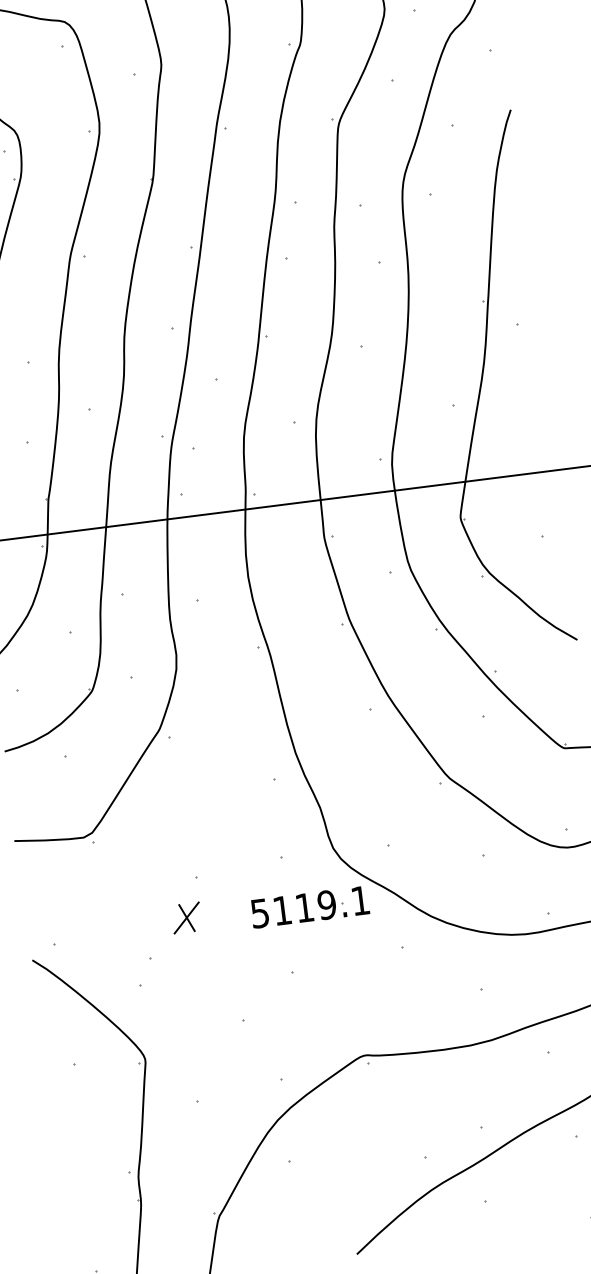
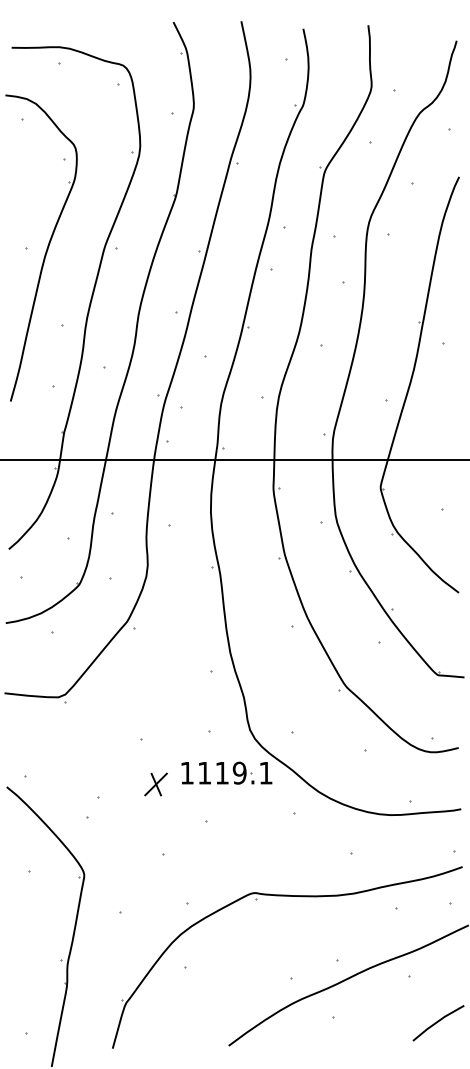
text: (259, 914) -> (186, 773), 5119.1 -> 1119.1
part: (185, 918) -> (155, 784), moved

